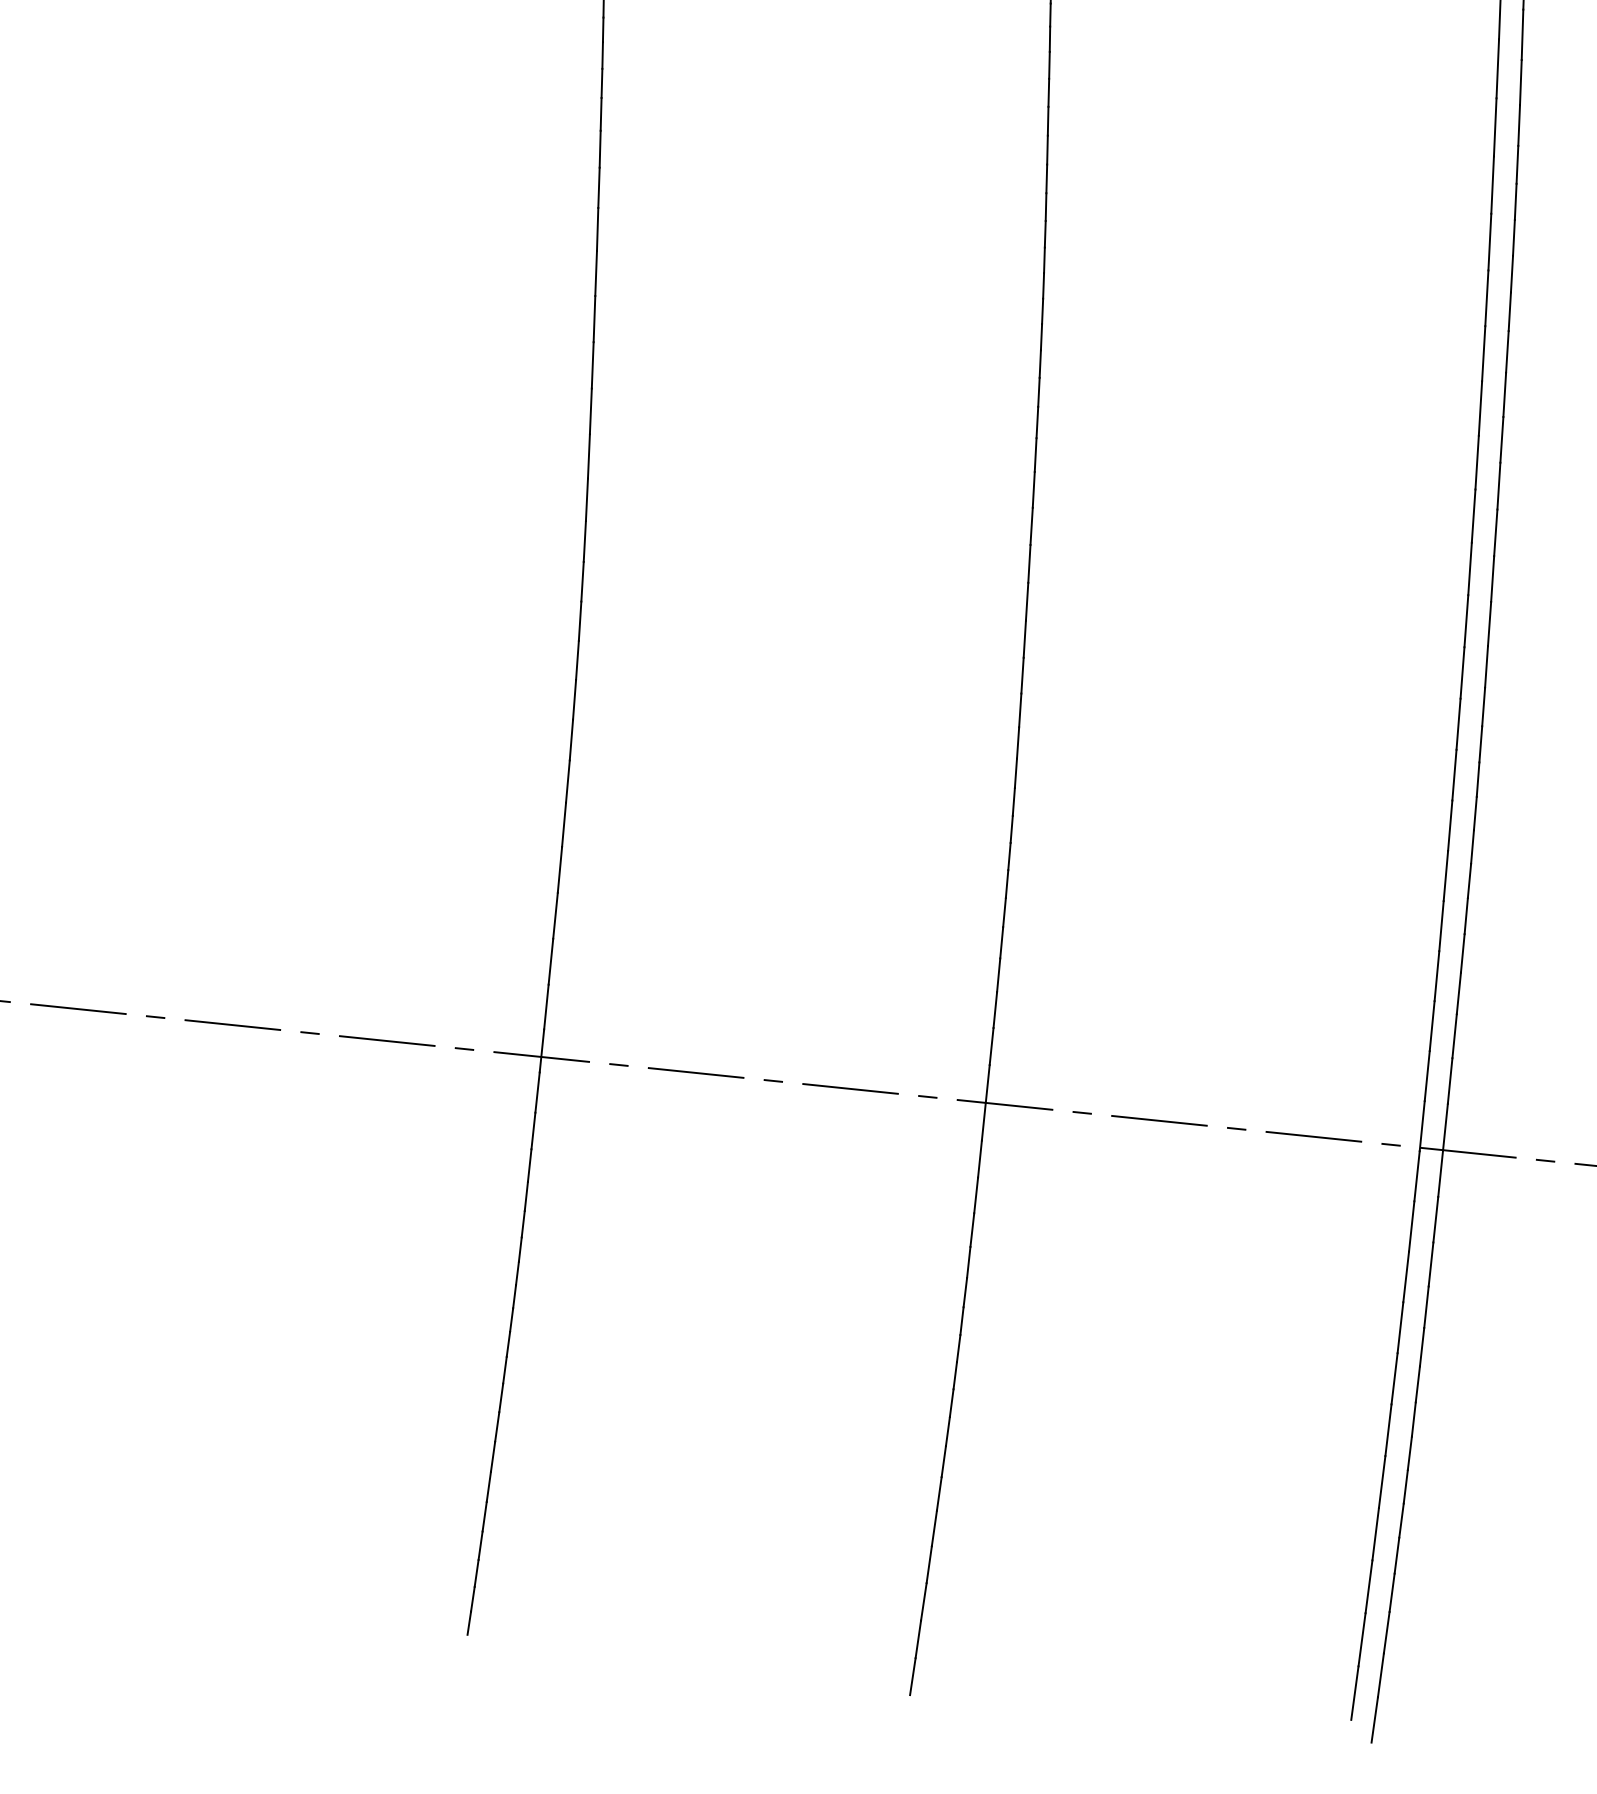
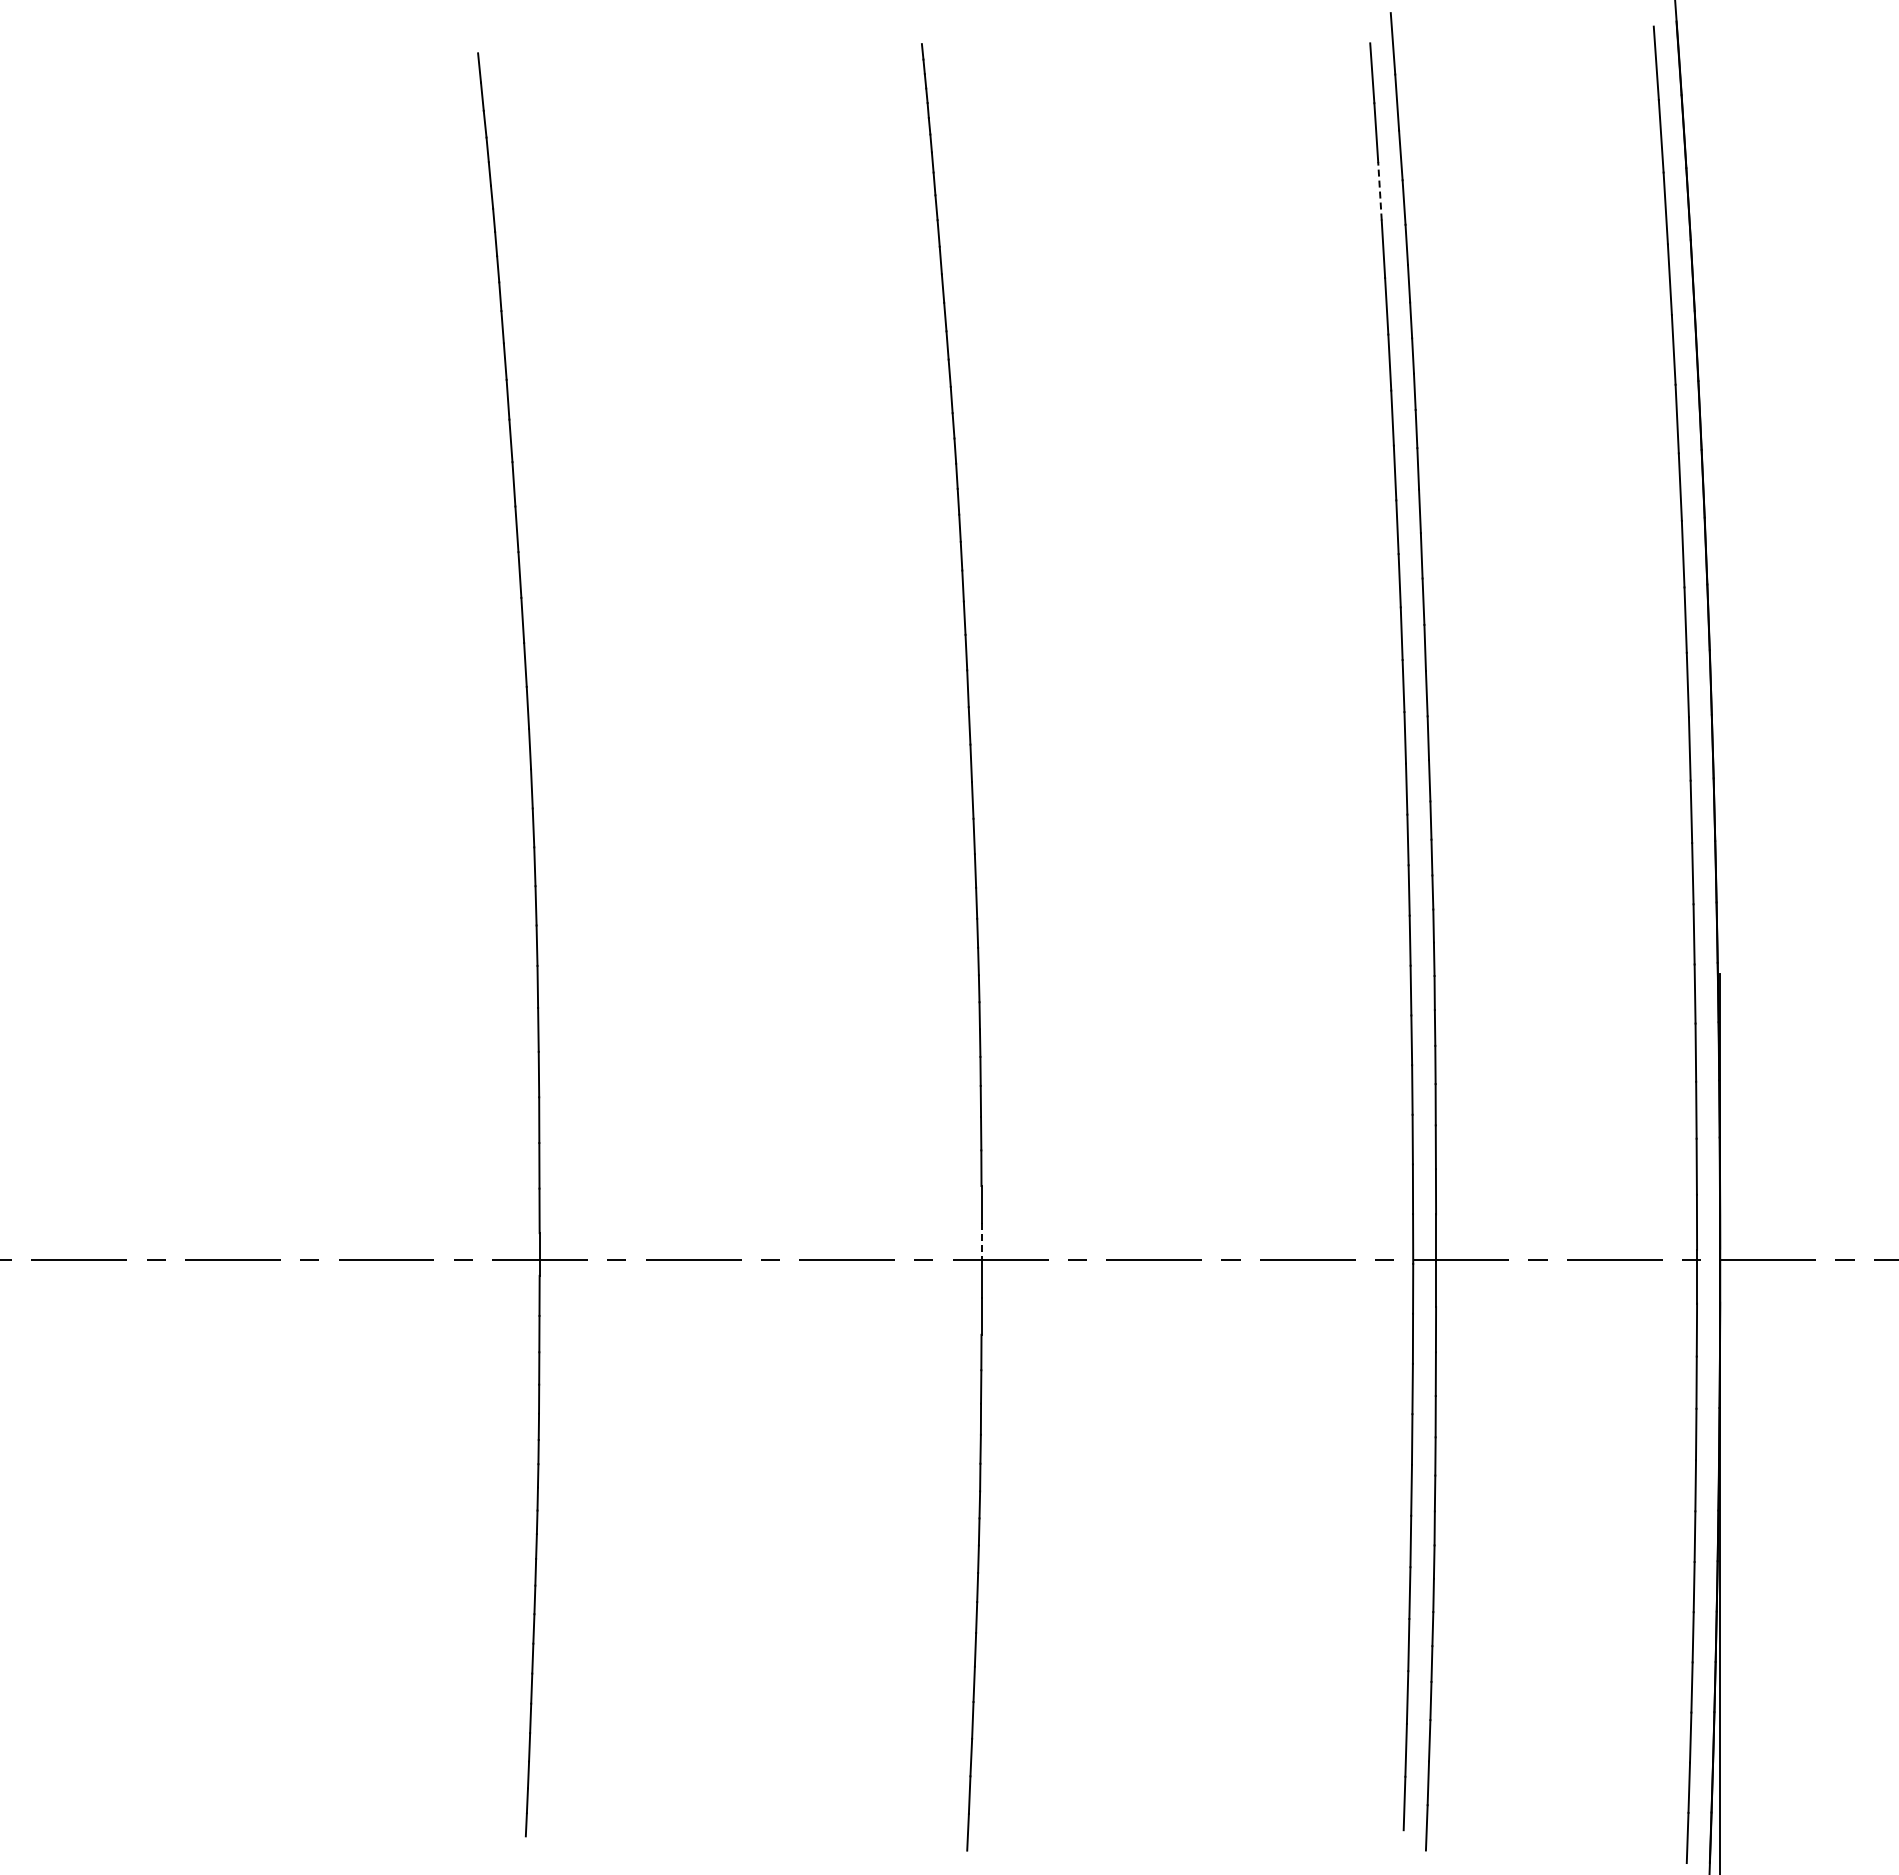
line: (1497, 67) -> (1379, 190), solid -> dashed
line: (987, 1083) -> (981, 1241), solid -> dashed

